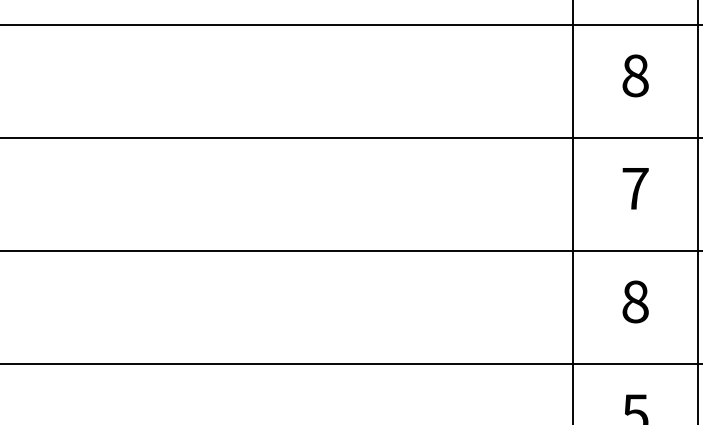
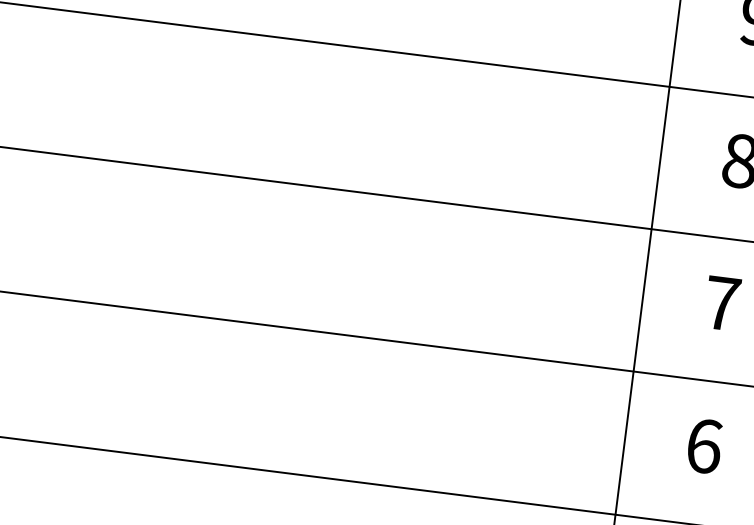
text: (635, 301) -> (704, 445), 8 -> 6

